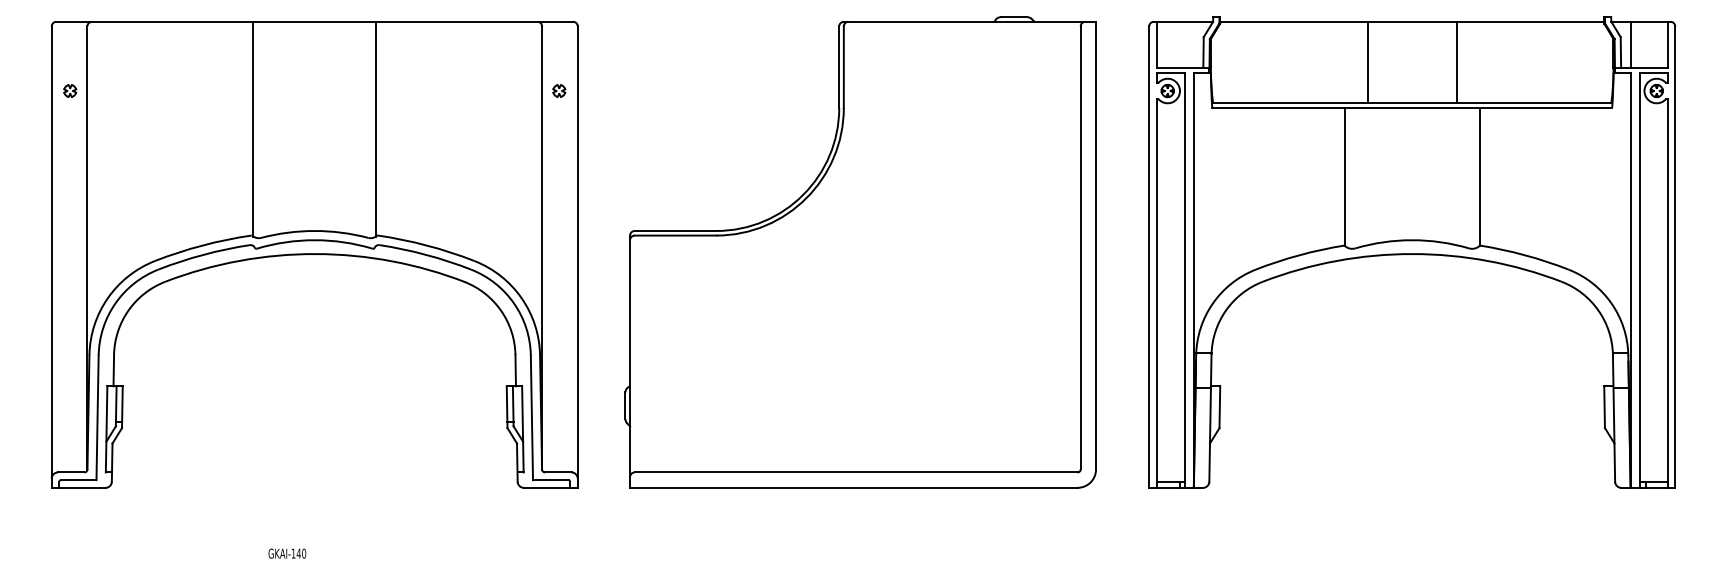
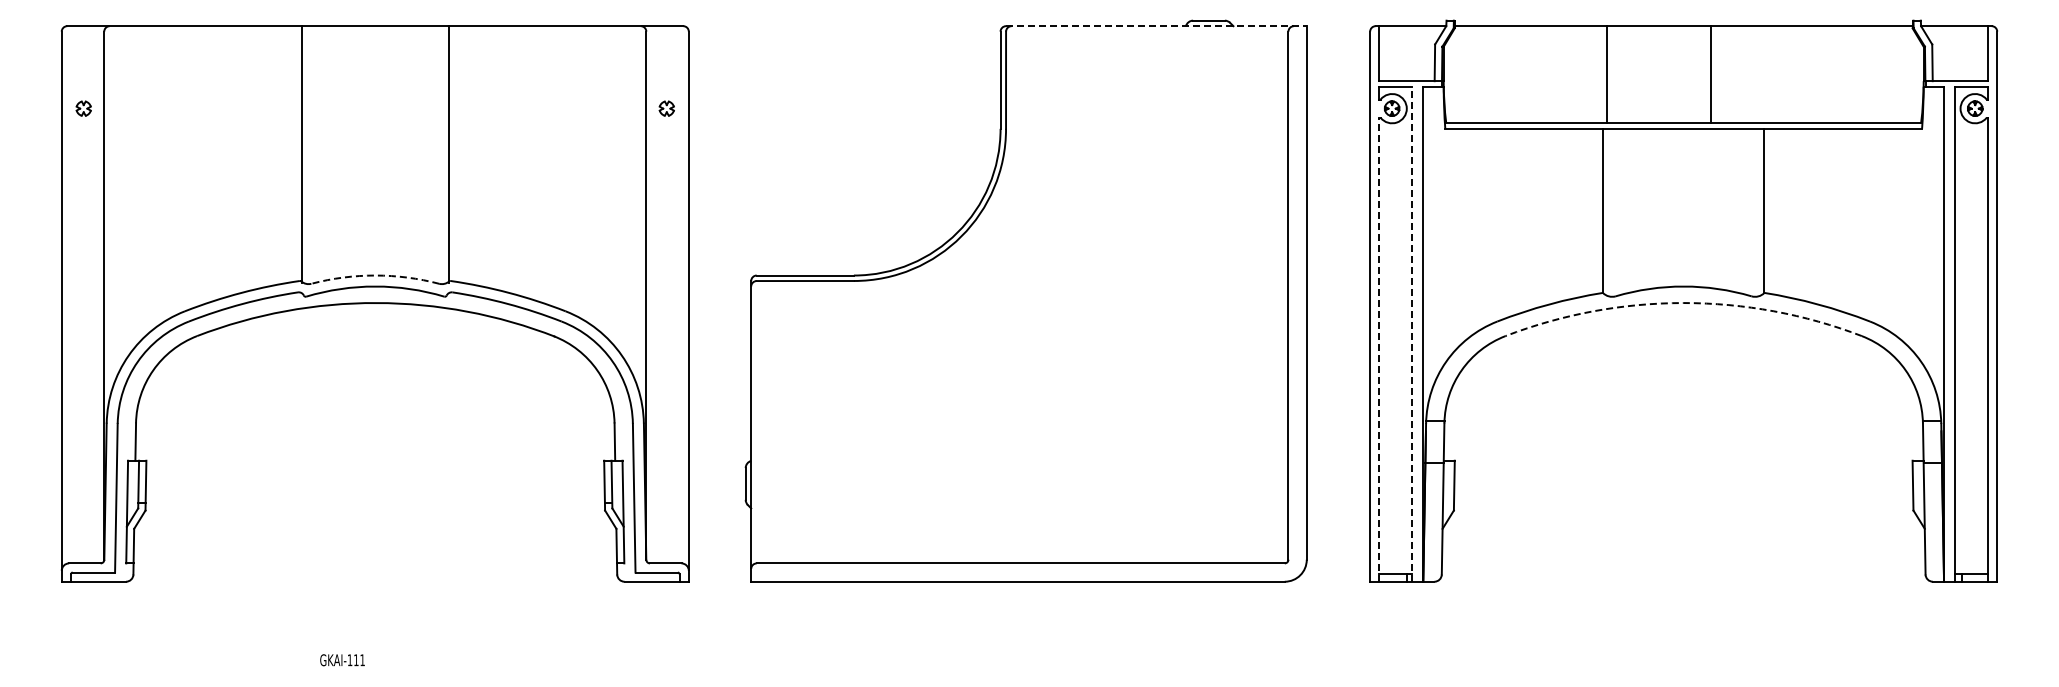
line: (970, 22) -> (1156, 26), solid -> dashed
line: (1630, 44) -> (1943, 53), removed
line: (1367, 62) -> (1606, 74), moved
line: (1456, 62) -> (1710, 74), moved
arc: (314, 230) -> (375, 275), solid -> dashed
arc: (1412, 254) -> (1683, 303), solid -> dashed
line: (1184, 280) -> (1412, 334), solid -> dashed
line: (1157, 293) -> (1379, 349), solid -> dashed
text: (301, 553) -> (359, 660), GKAI-140 -> GKAI-111

